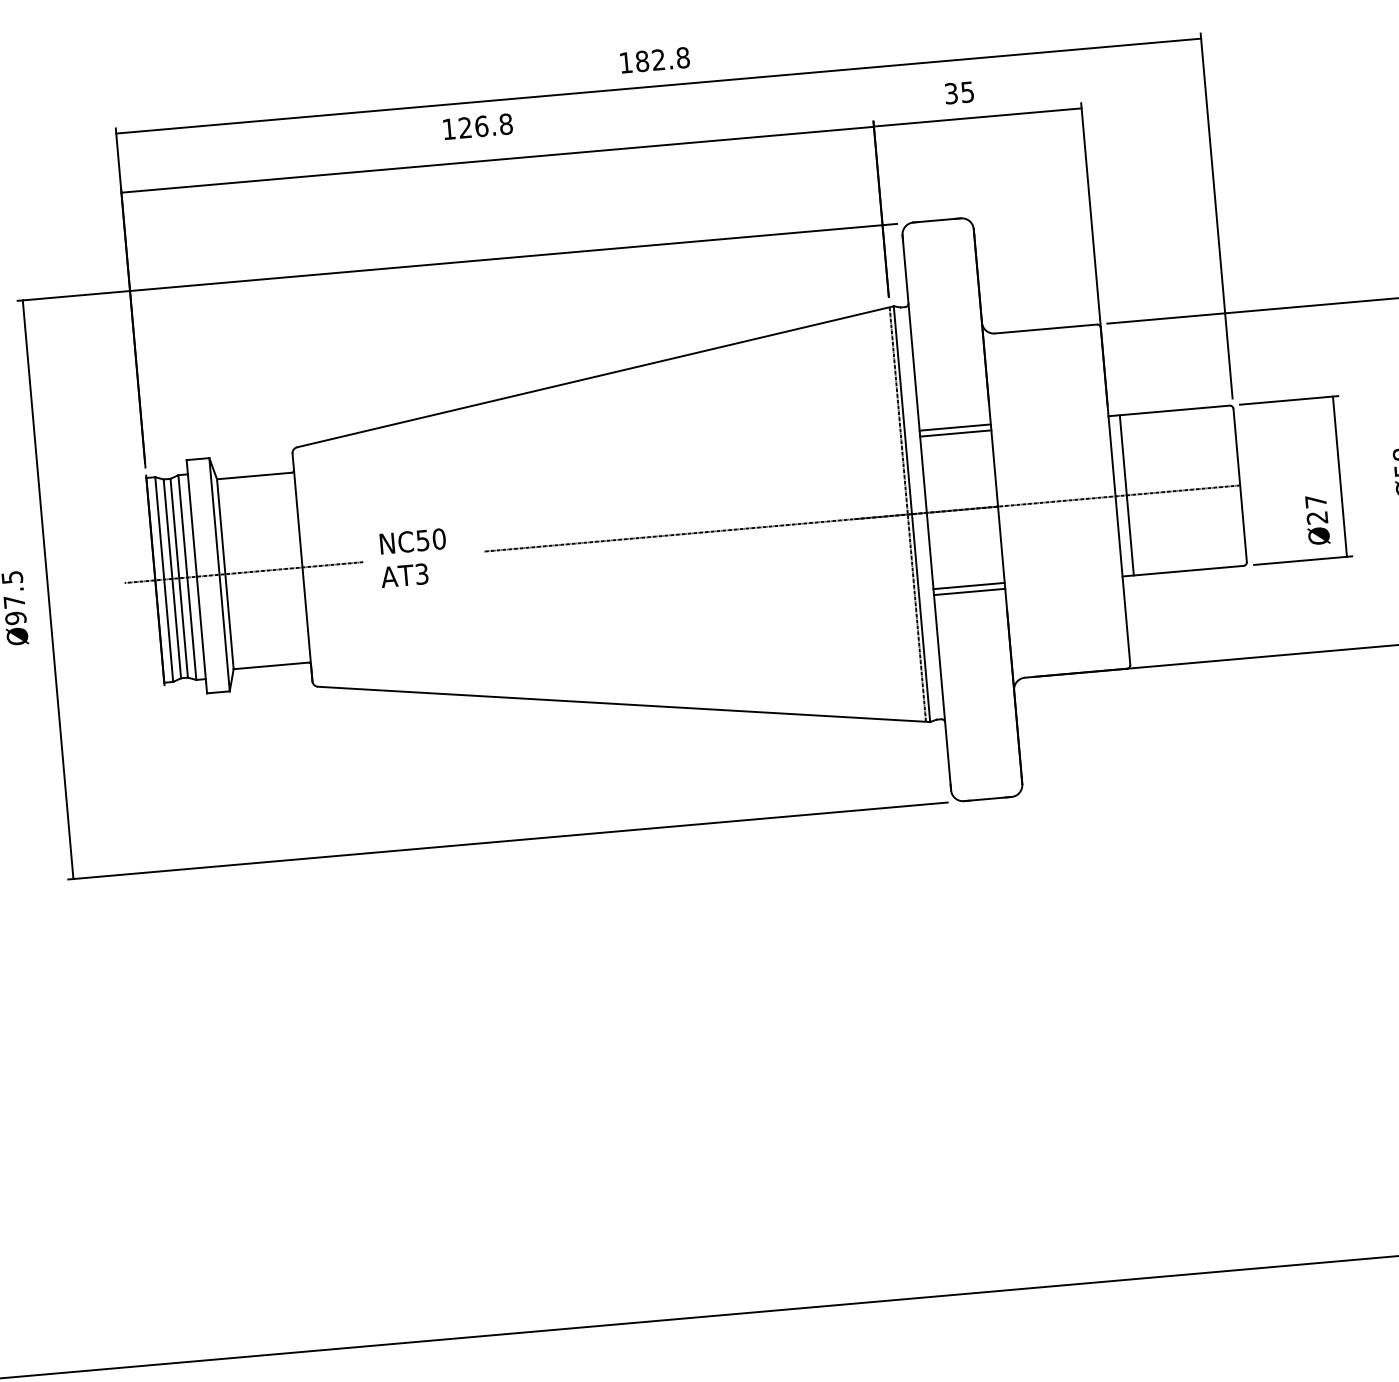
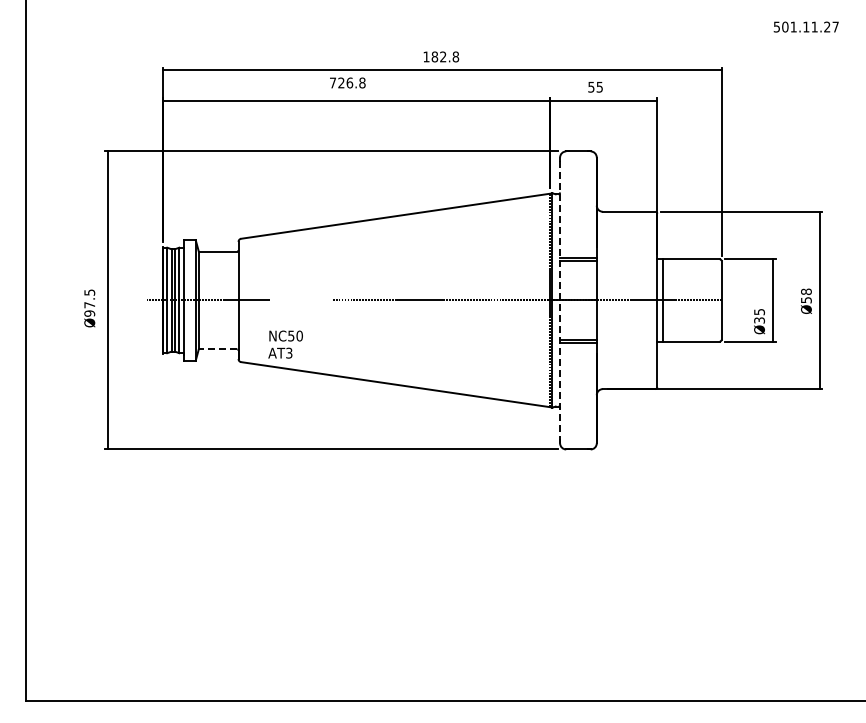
text: (951, 92) -> (591, 86), 35 -> 55
text: (447, 128) -> (332, 82), 126.8 -> 726.8
text: (1316, 510) -> (759, 316), Ø27 -> Ø35
line: (927, 512) -> (560, 300), solid -> dashed
text: (413, 557) -> (285, 344), moved
line: (269, 666) -> (217, 349), solid -> dashed

